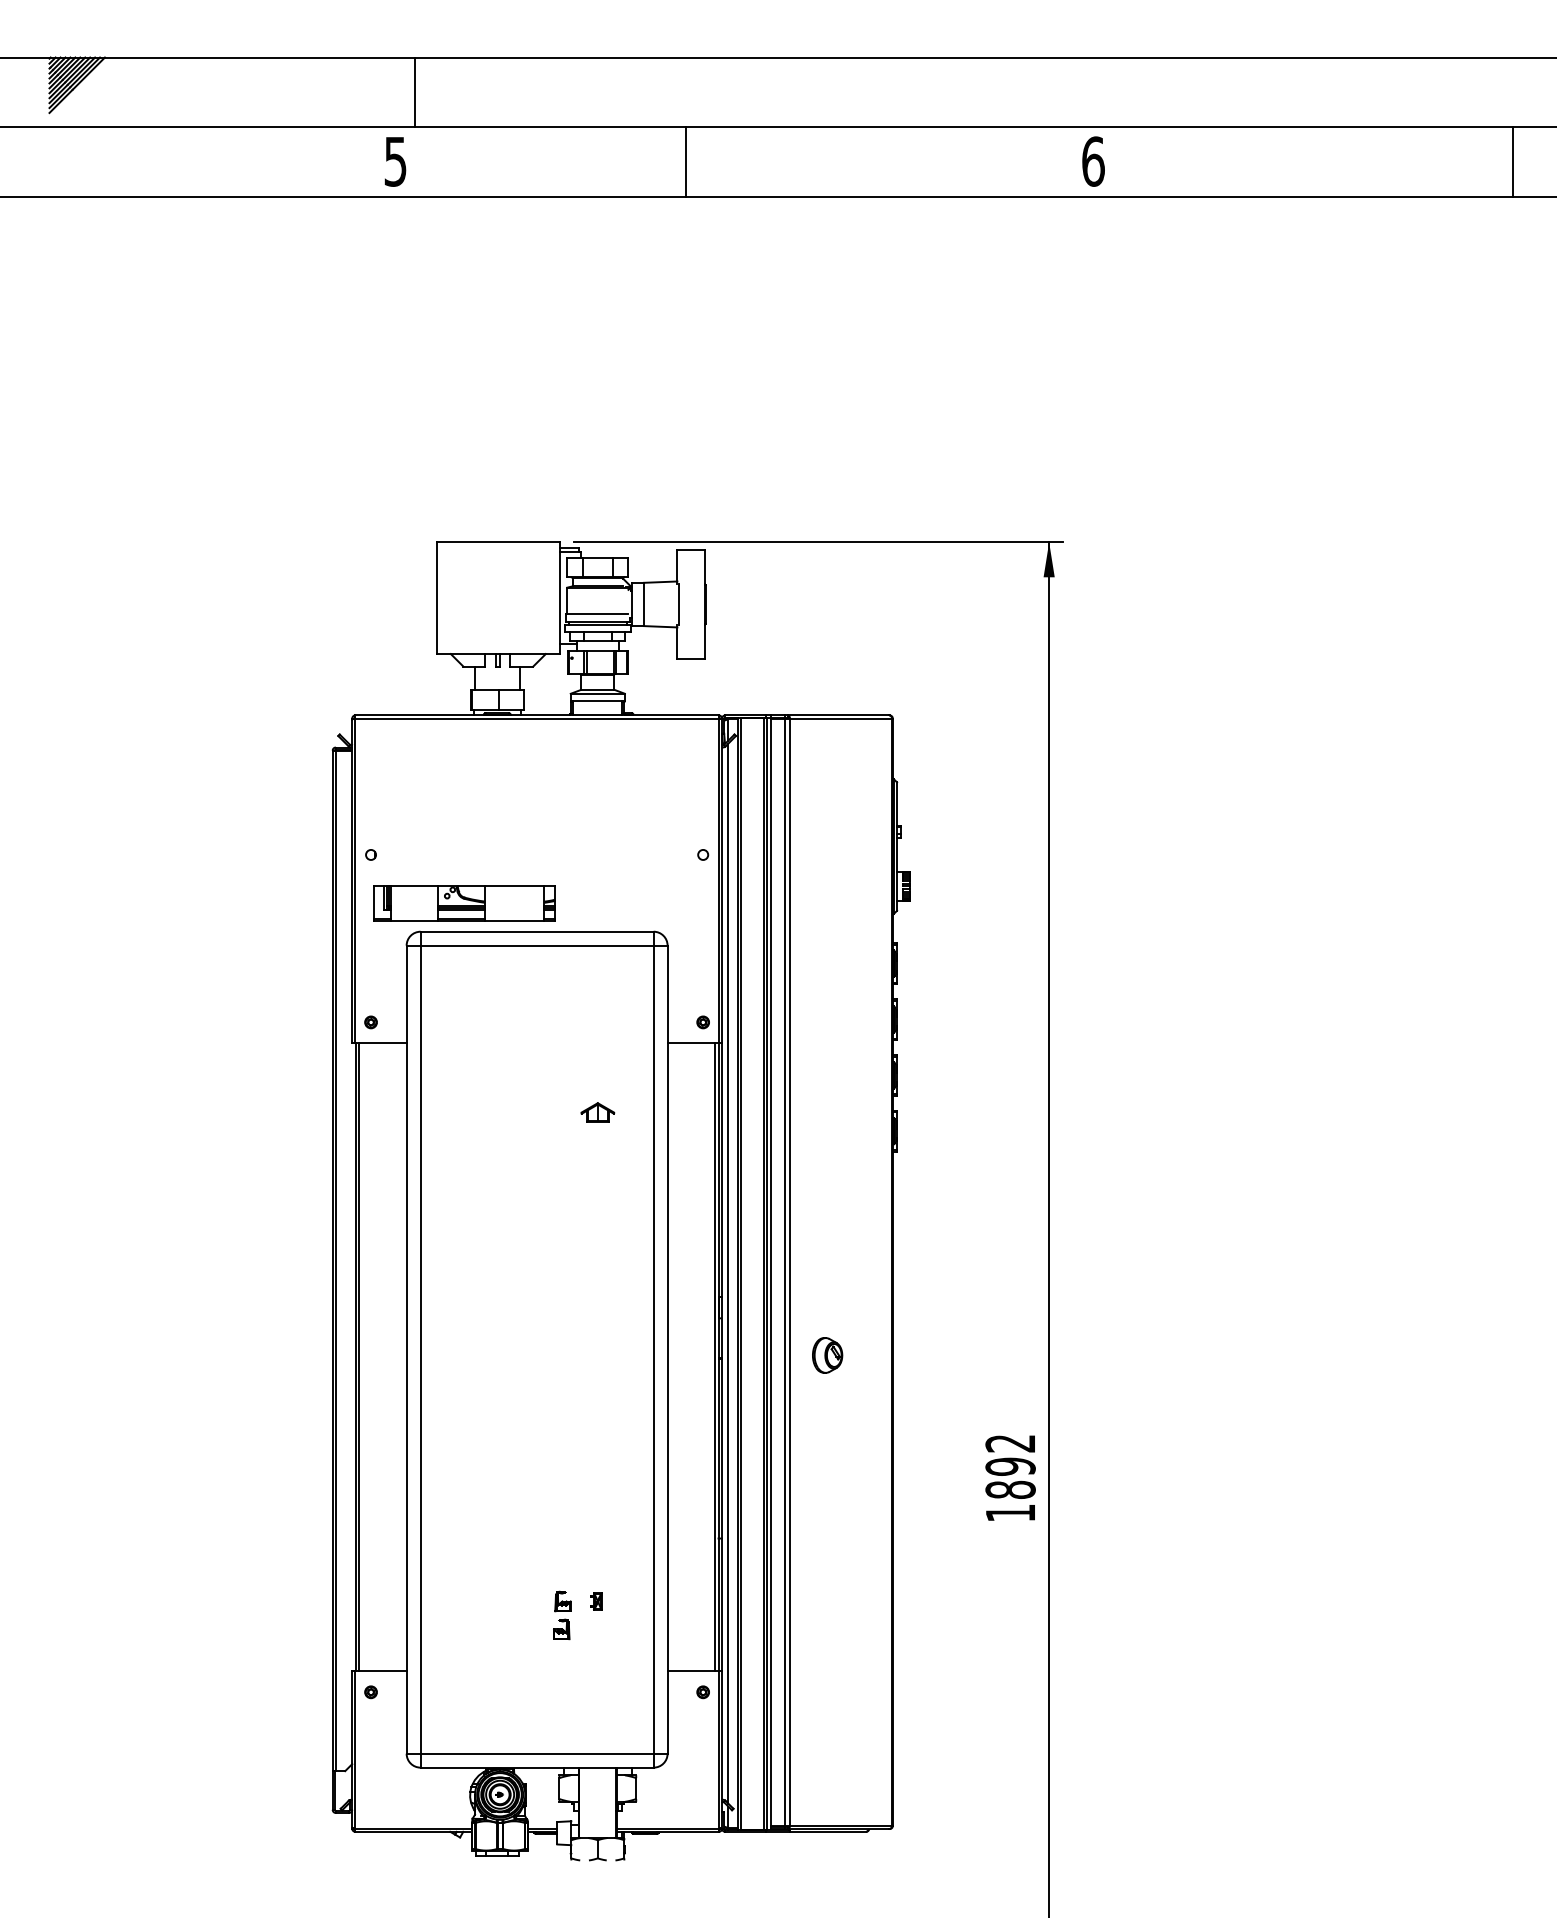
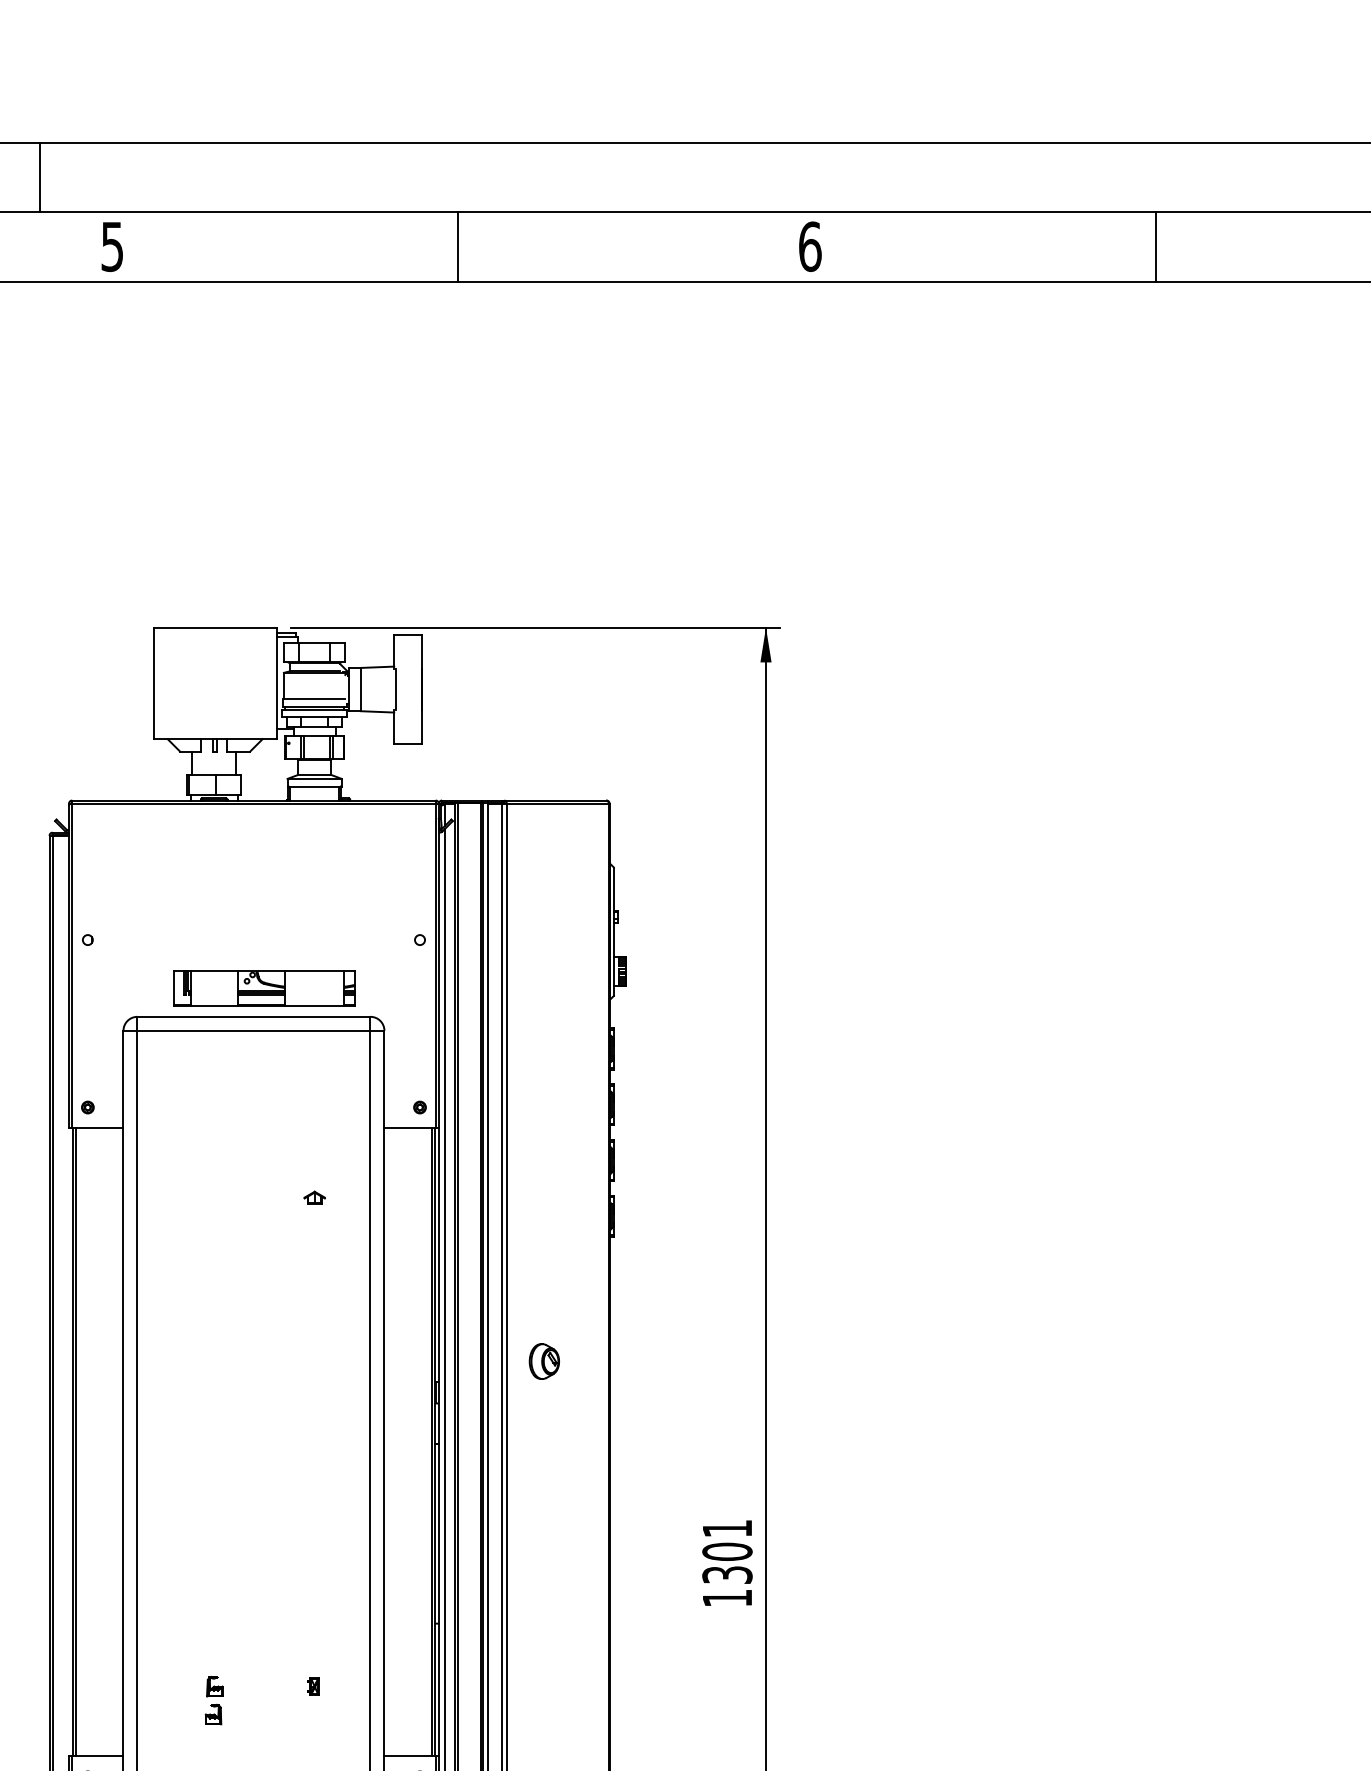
line: (414, 92) -> (39, 177), moved
line: (686, 162) -> (458, 247), moved
line: (1513, 162) -> (1156, 247), moved
part: (464, 903) -> (264, 988), moved
part: (597, 1112) -> (314, 1197), size x0.62
part: (827, 1355) -> (544, 1361), moved
text: (1010, 1466) -> (727, 1551), 1892 -> 1301
part: (562, 1615) -> (214, 1700), moved

